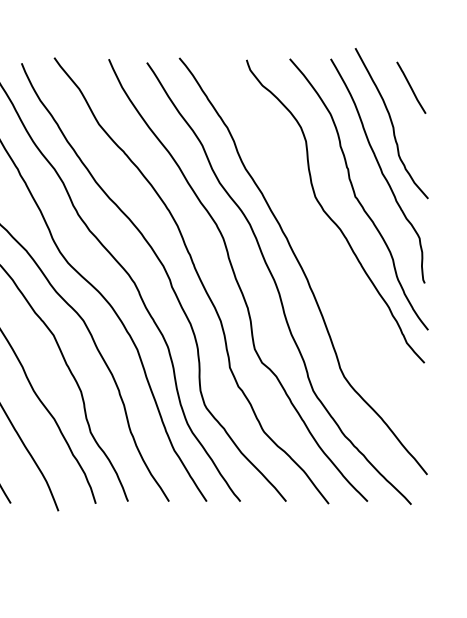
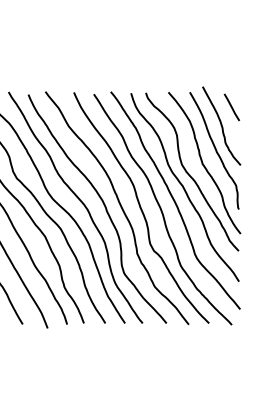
curve: (320, 241) -> (184, 187), added

